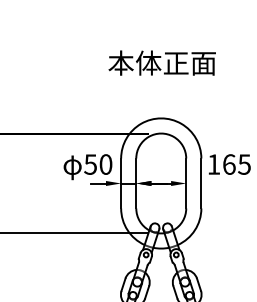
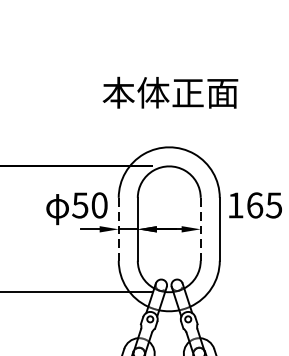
text: (161, 62) -> (169, 92), moved
line: (121, 183) -> (119, 229), solid -> dashed
line: (186, 183) -> (201, 229), solid -> dashed

